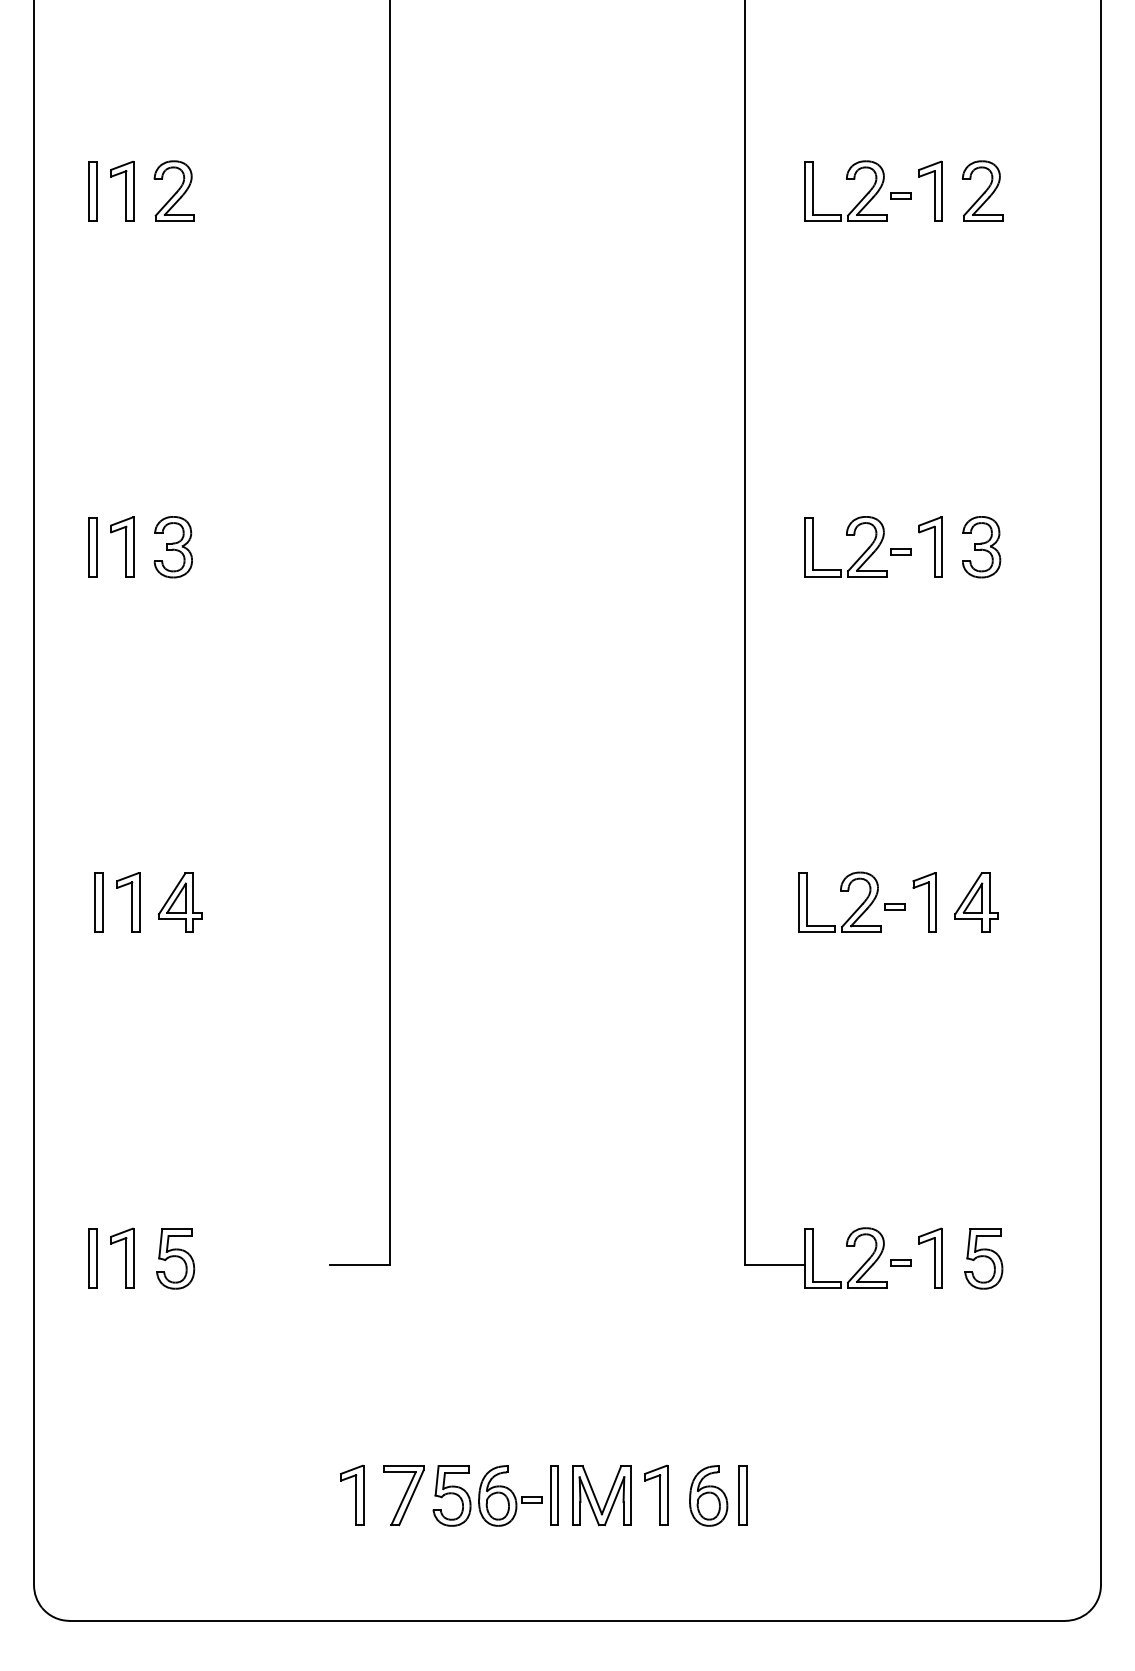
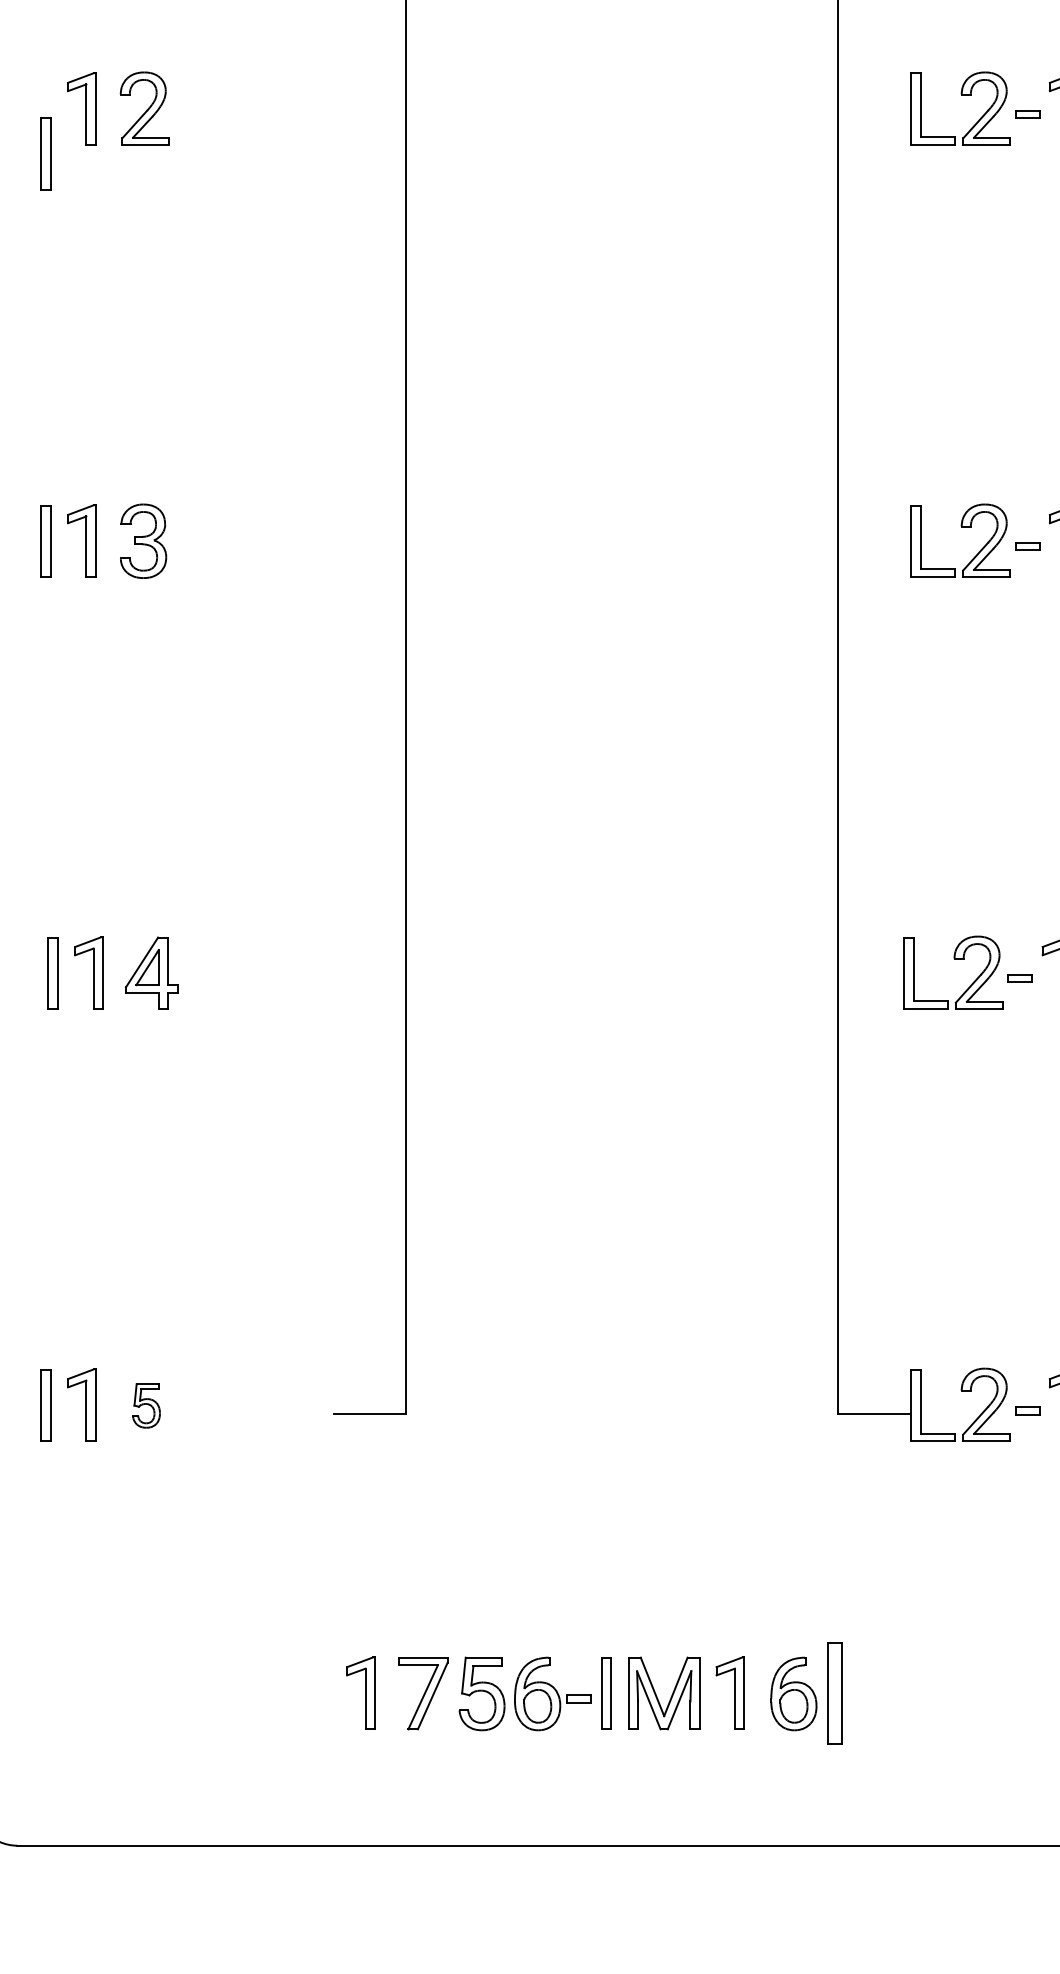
part: (92, 191) -> (45, 154), moved
part: (175, 1258) -> (146, 1405), size x0.6
part: (742, 1495) -> (834, 1693), size x1.4

